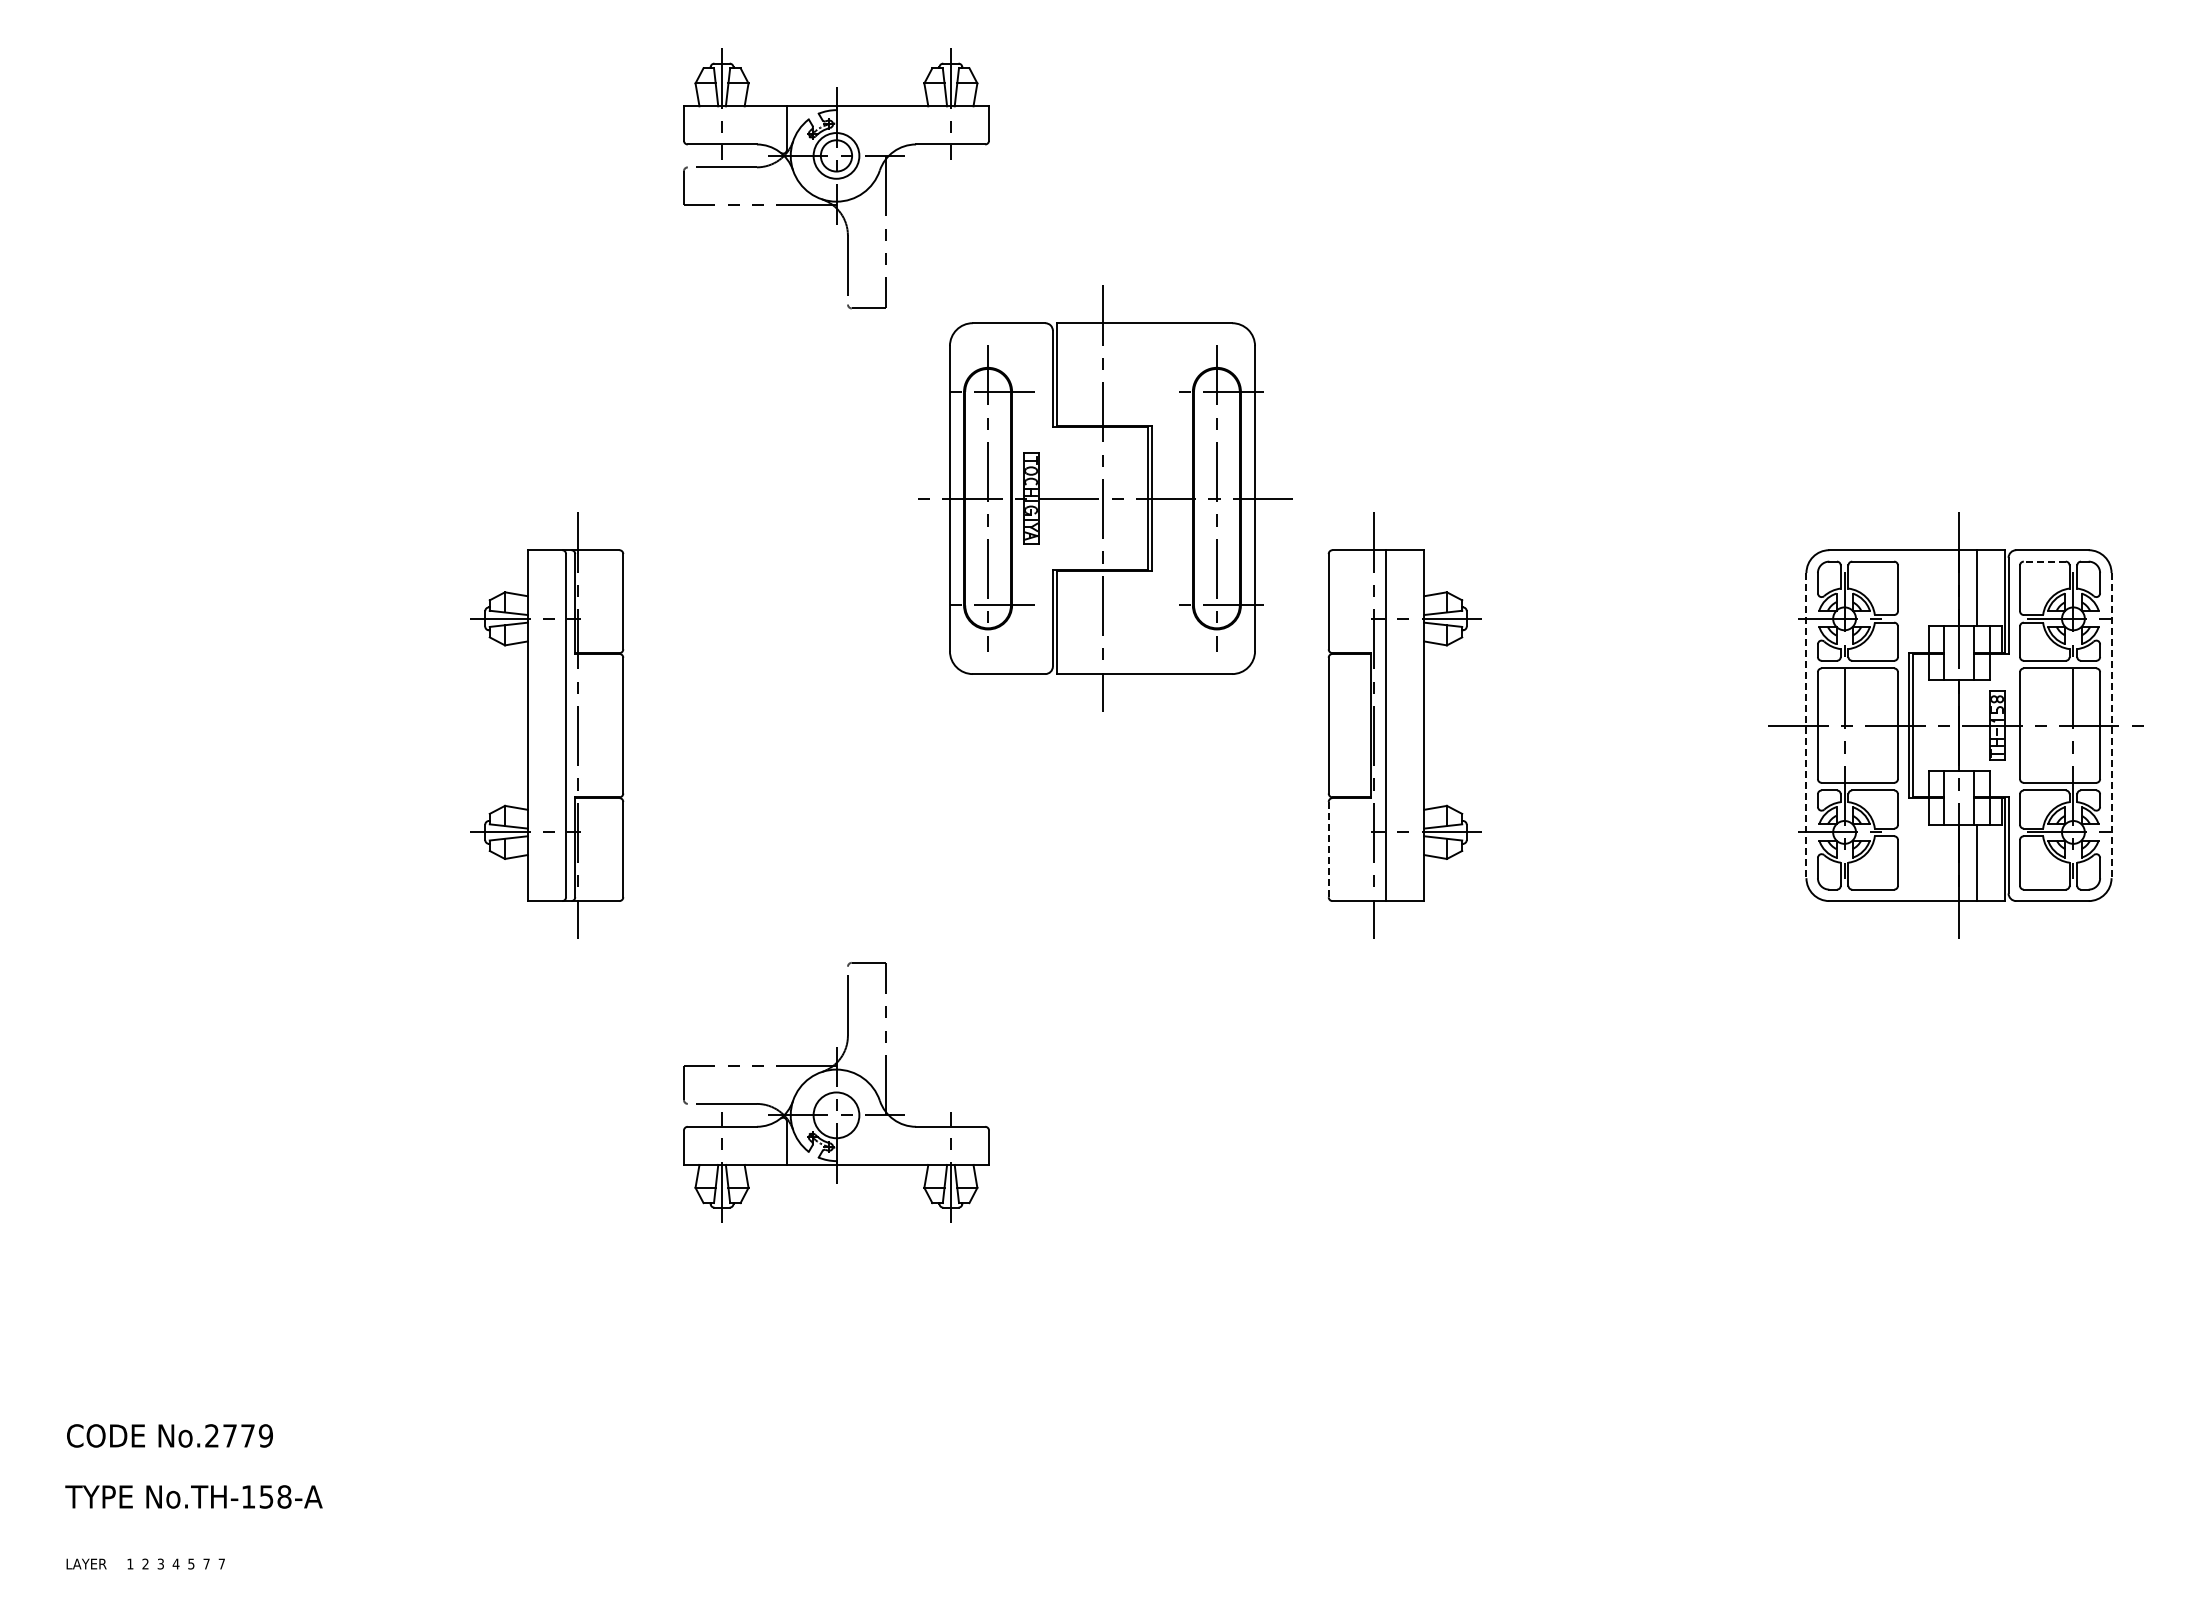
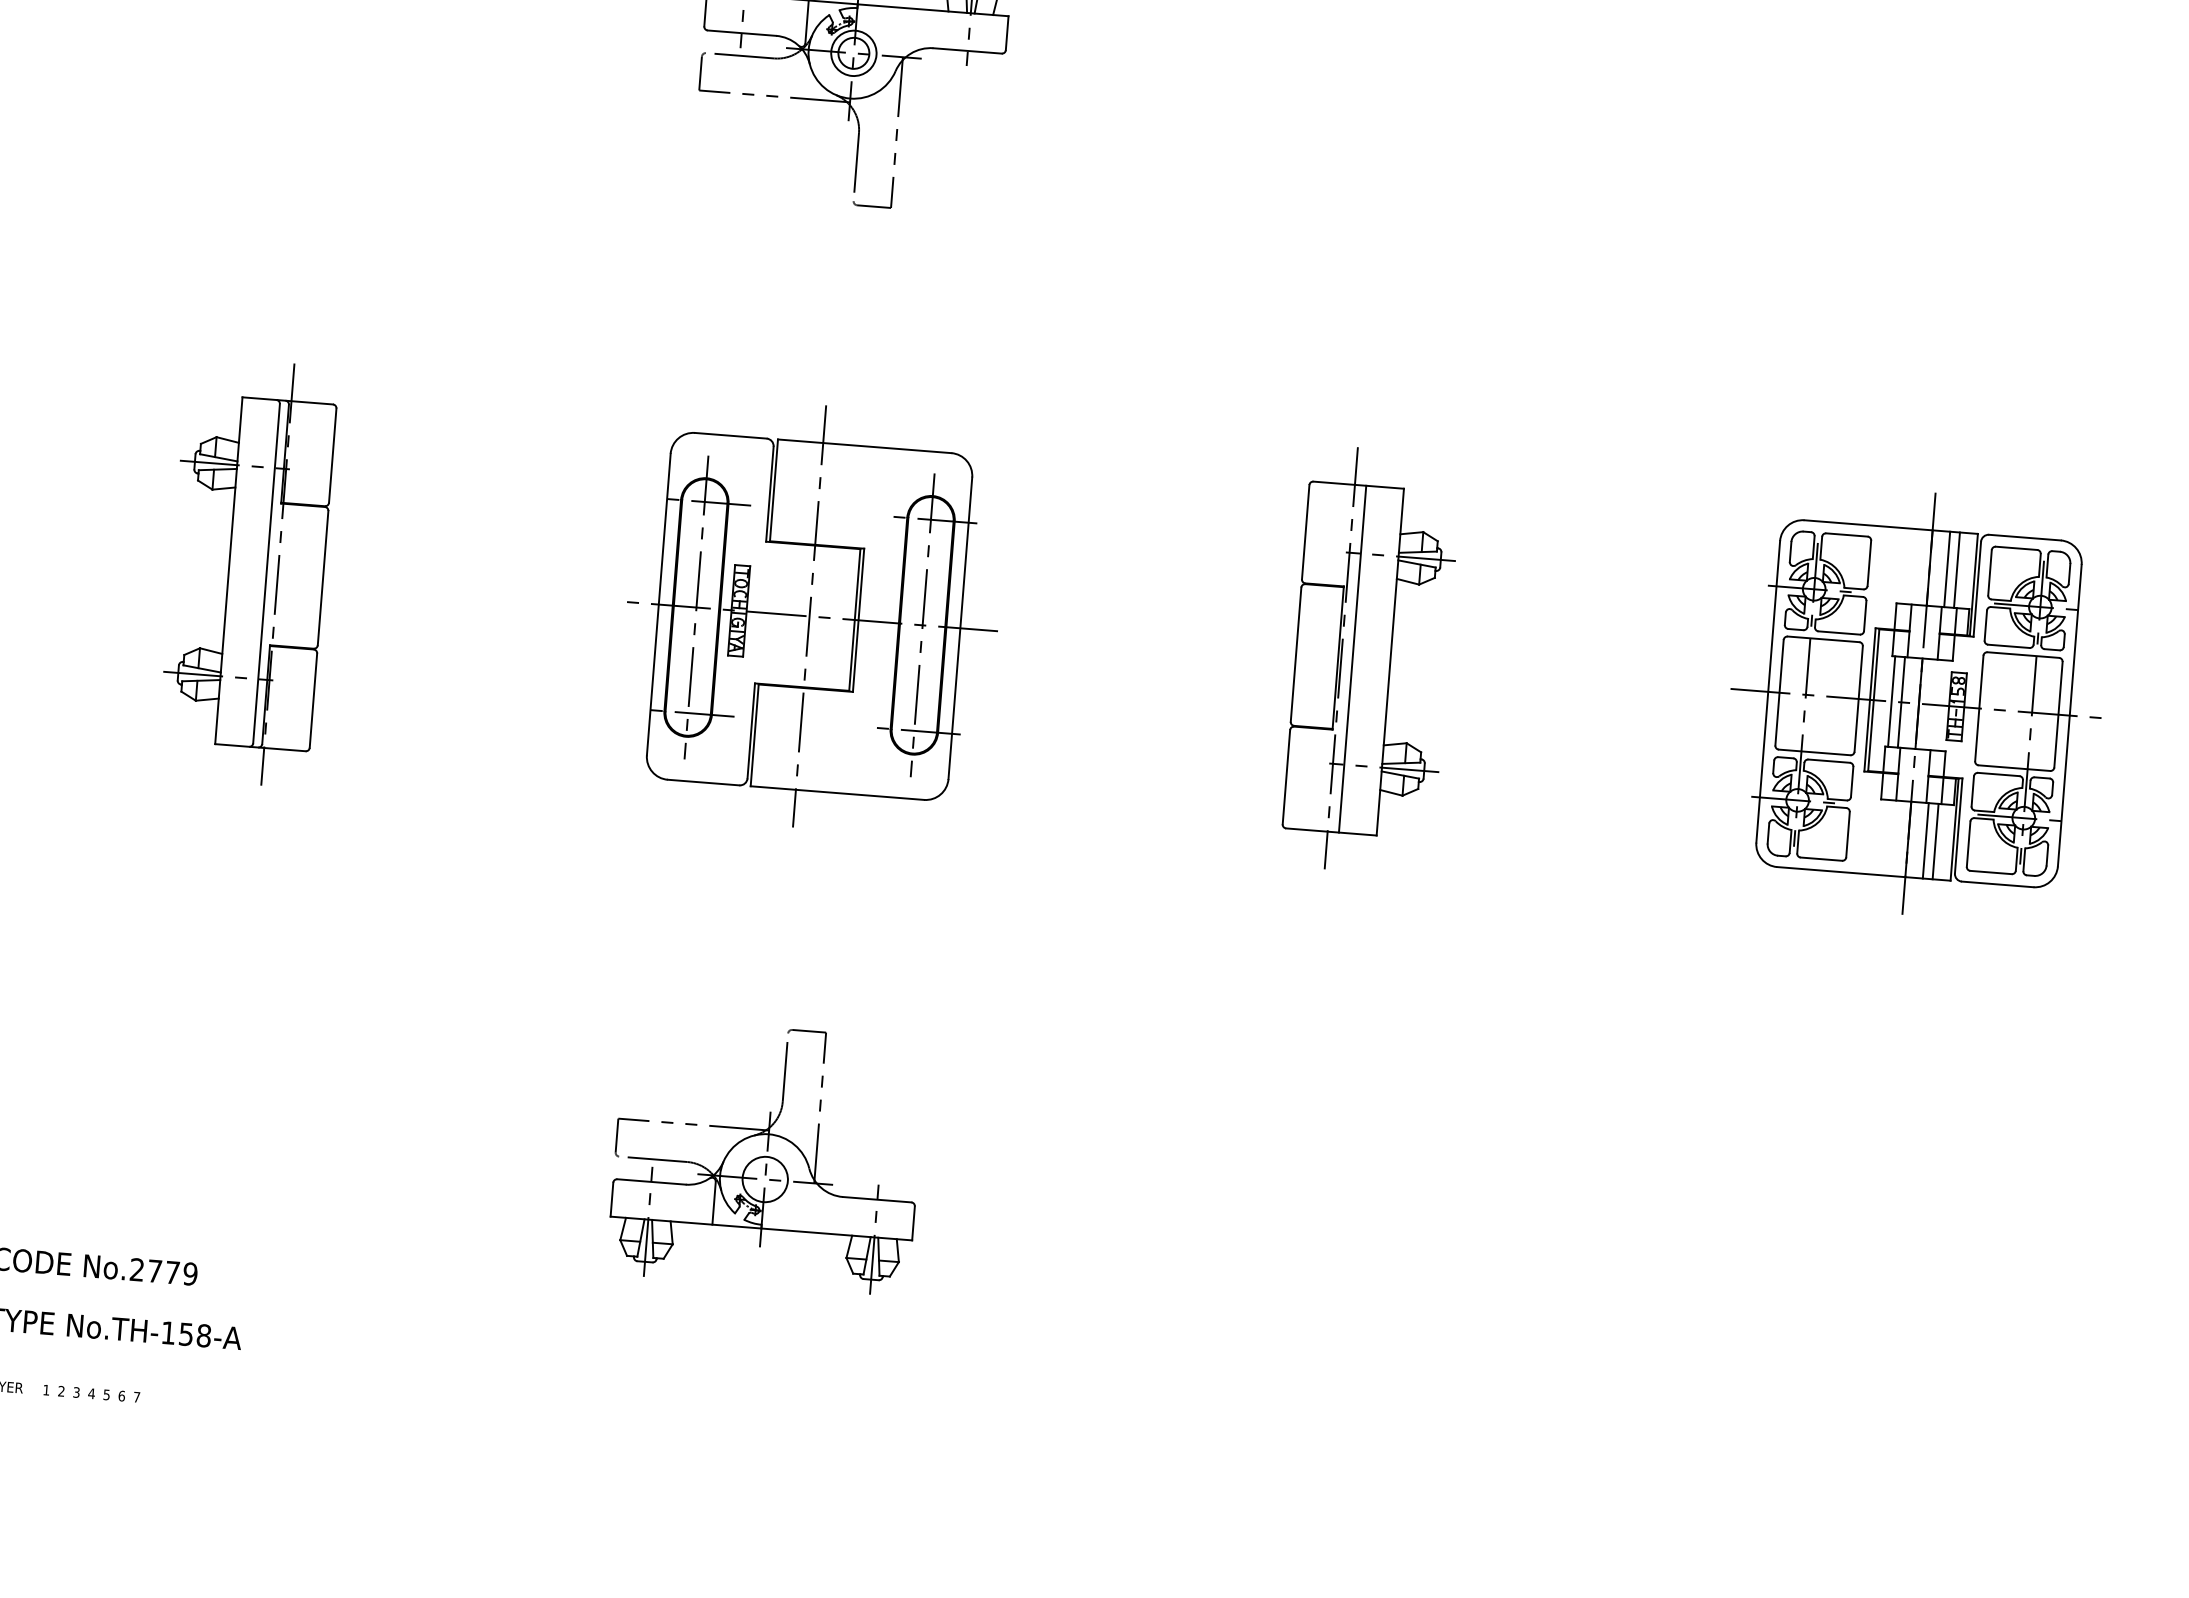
part: (1105, 498) -> (812, 616), moved
line: (2044, 561) -> (2016, 548), dashed -> solid
line: (1986, 588) -> (1956, 570), added
part: (547, 725) -> (248, 572), moved
line: (1806, 725) -> (1768, 691), dashed -> solid
line: (1931, 725) -> (1891, 701), added
line: (1941, 725) -> (1901, 702), added
line: (2111, 725) -> (2069, 715), dashed -> solid
line: (1328, 849) -> (1286, 777), dashed -> solid
line: (1986, 862) -> (1935, 841), added
part: (836, 1092) -> (767, 1156), moved
text: (206, 1563) -> (121, 1395), 7 -> 6

